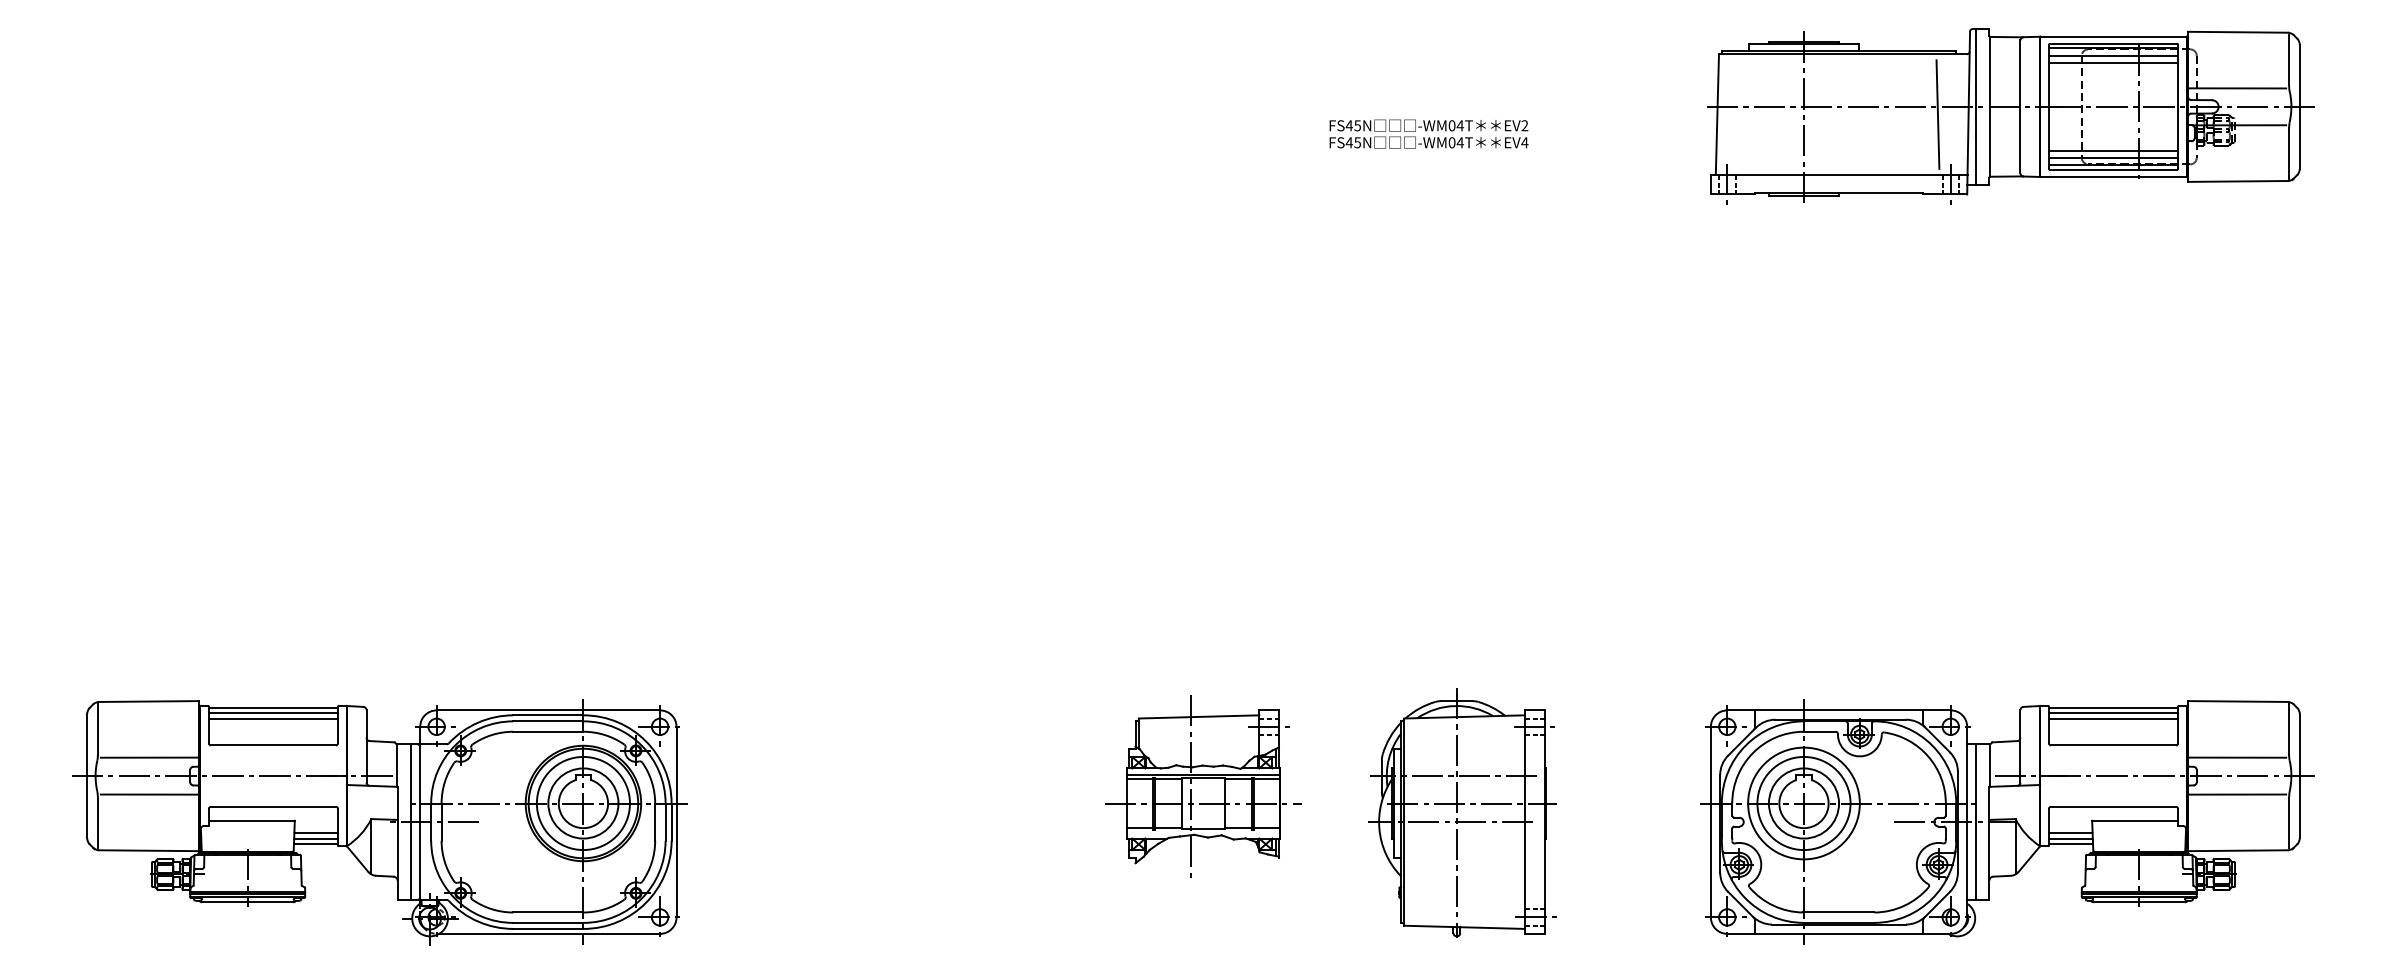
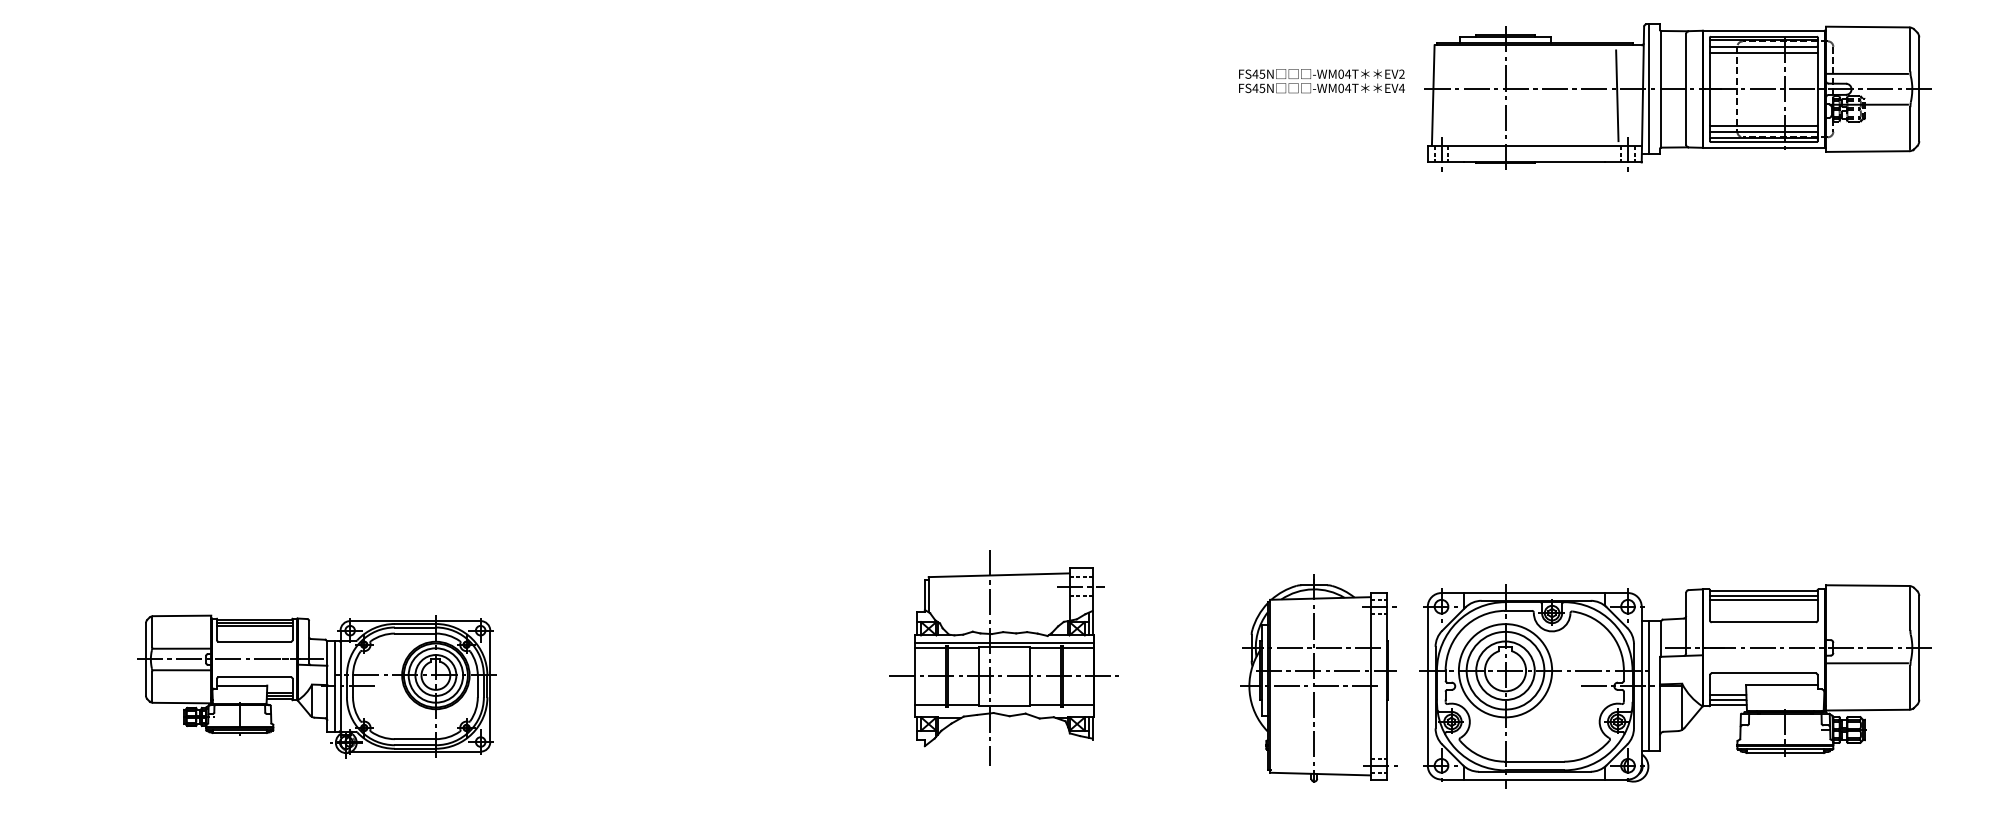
text: (1428, 133) -> (1321, 80), moved
line: (2237, 757) -> (1867, 632), removed
part: (1203, 786) -> (1004, 656), size x1.4
part: (1462, 812) -> (1318, 678), moved
part: (379, 822) -> (316, 686), size x0.7

